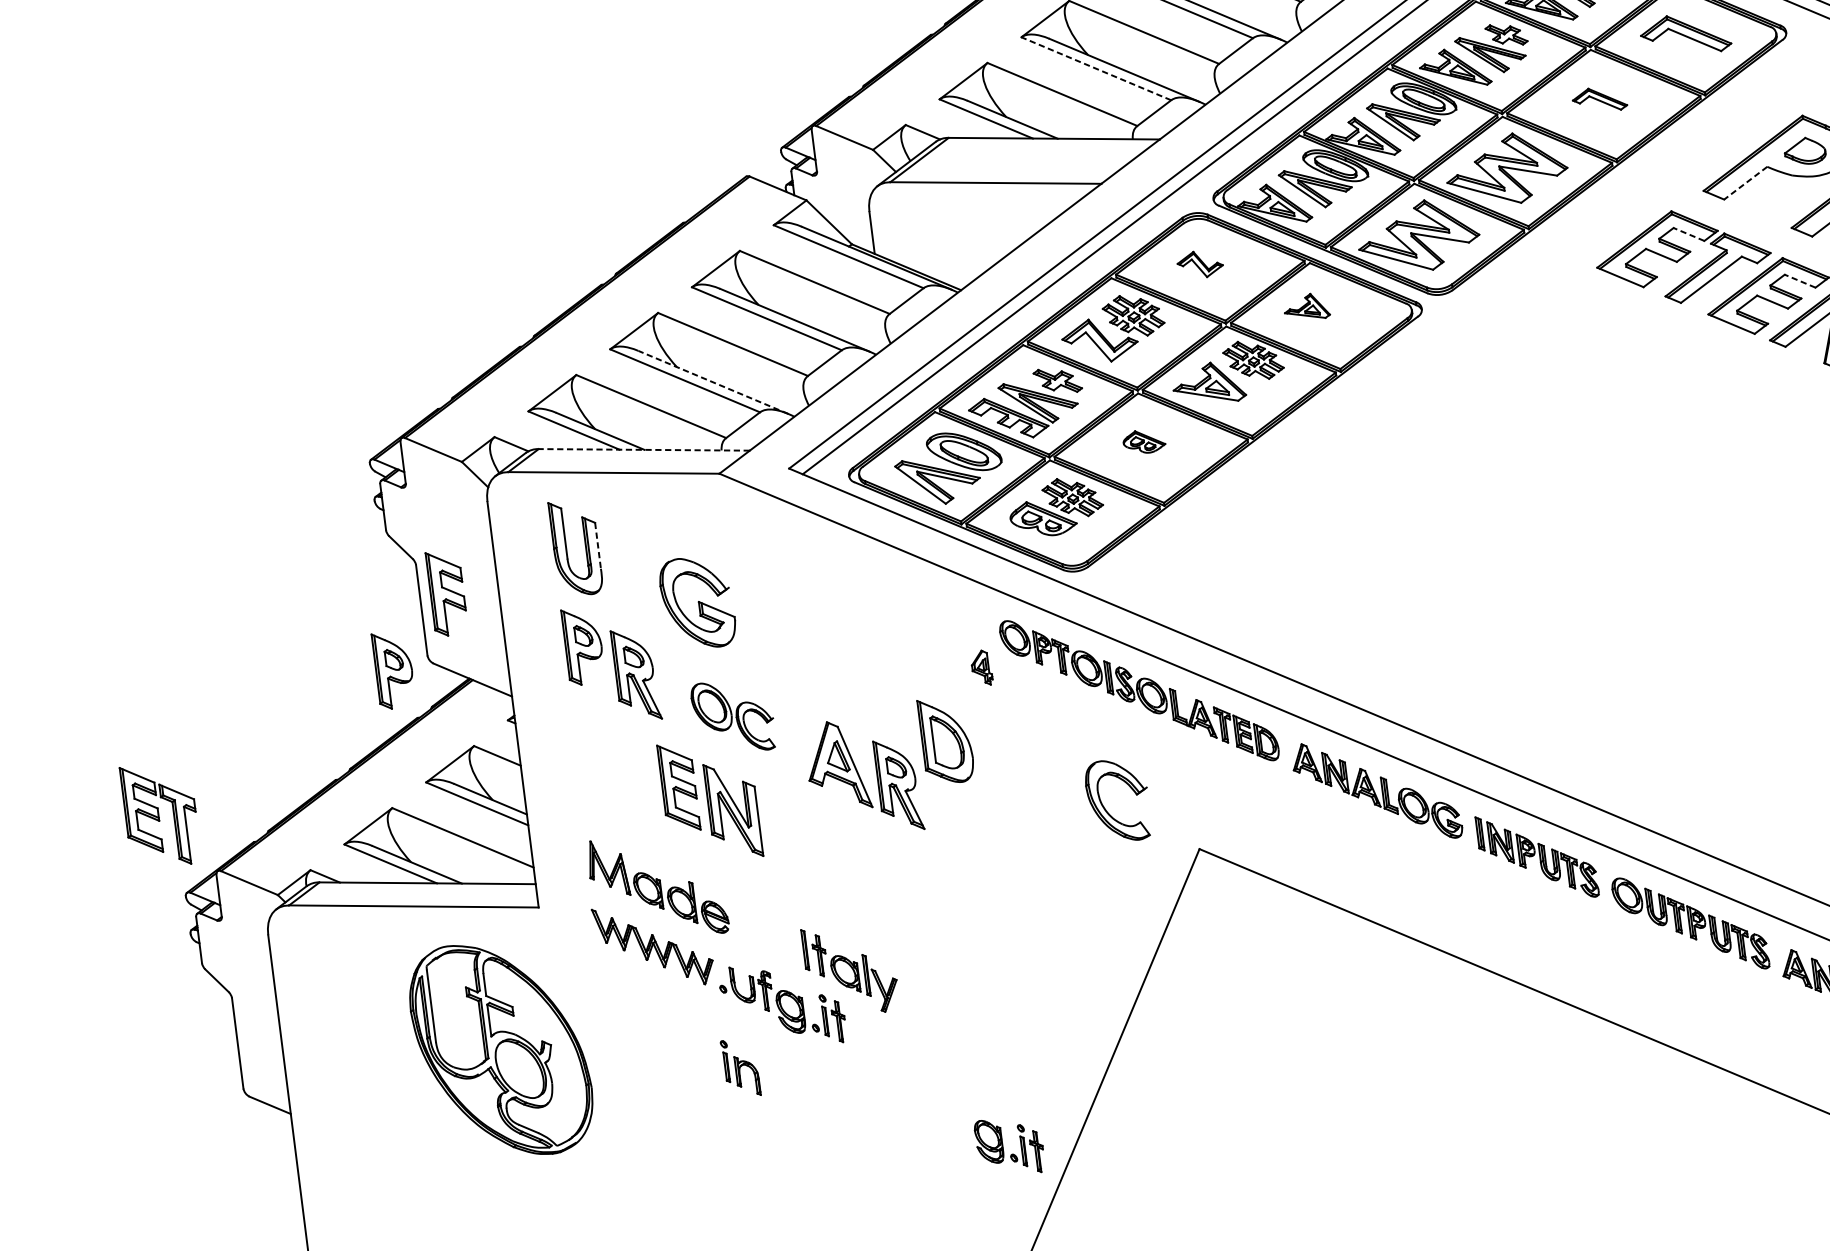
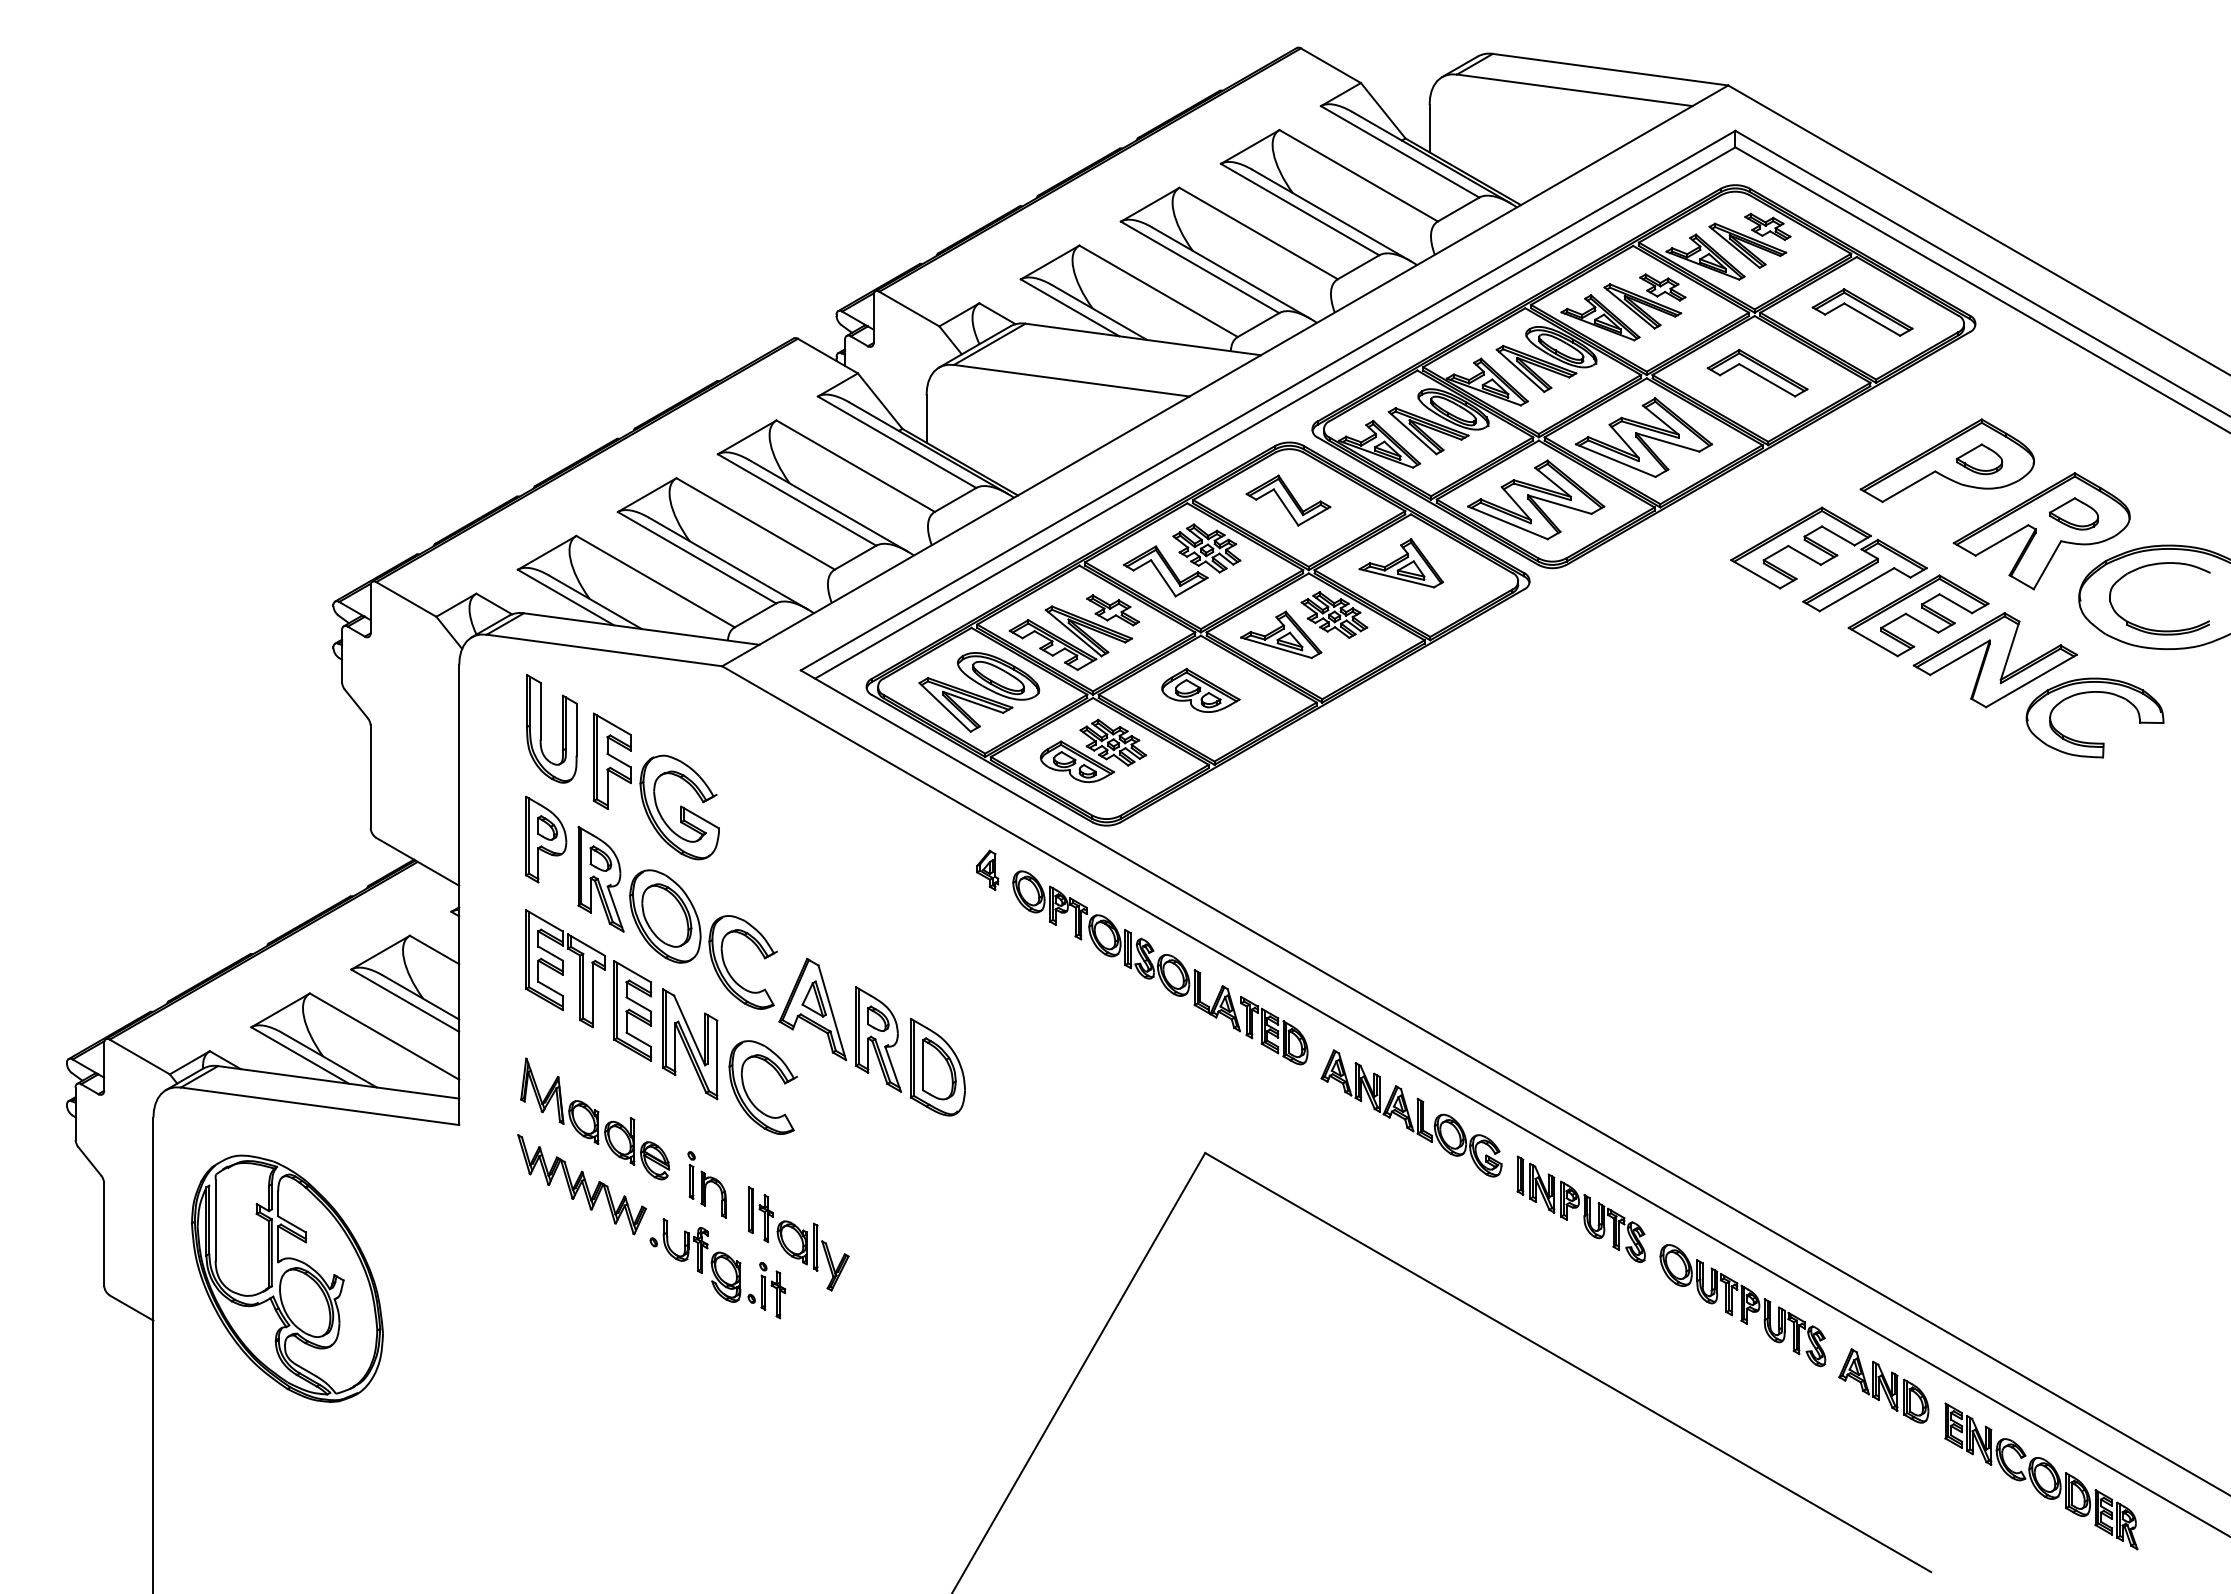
line: (1095, 68) -> (1199, 267), dashed -> solid
part: (1599, 99) -> (1757, 372), size x1.67
line: (1745, 183) -> (1908, 486), dashed -> solid
line: (1689, 234) -> (1838, 535), dashed -> solid
part: (1200, 264) -> (1288, 500), size x1.67
line: (1799, 281) -> (1955, 603), dashed -> solid
part: (1306, 307) -> (1400, 563), size x1.67
line: (712, 382) -> (727, 563), dashed -> solid
part: (1143, 441) -> (1200, 690), size x1.67
line: (644, 450) -> (641, 629), dashed -> solid
line: (598, 546) -> (576, 730), dashed -> solid
part: (446, 592) -> (611, 760), moved
part: (981, 667) -> (987, 869), moved
part: (394, 669) -> (331, 839), removed
part: (733, 716) -> (703, 939), size x1.67
part: (945, 740) -> (937, 1066), moved
part: (1106, 809) -> (748, 1095), moved
part: (160, 815) -> (565, 968), moved
part: (500, 1049) -> (286, 1278), moved
part: (740, 1067) -> (706, 1184), moved
part: (1002, 1147) -> (943, 1458), removed

